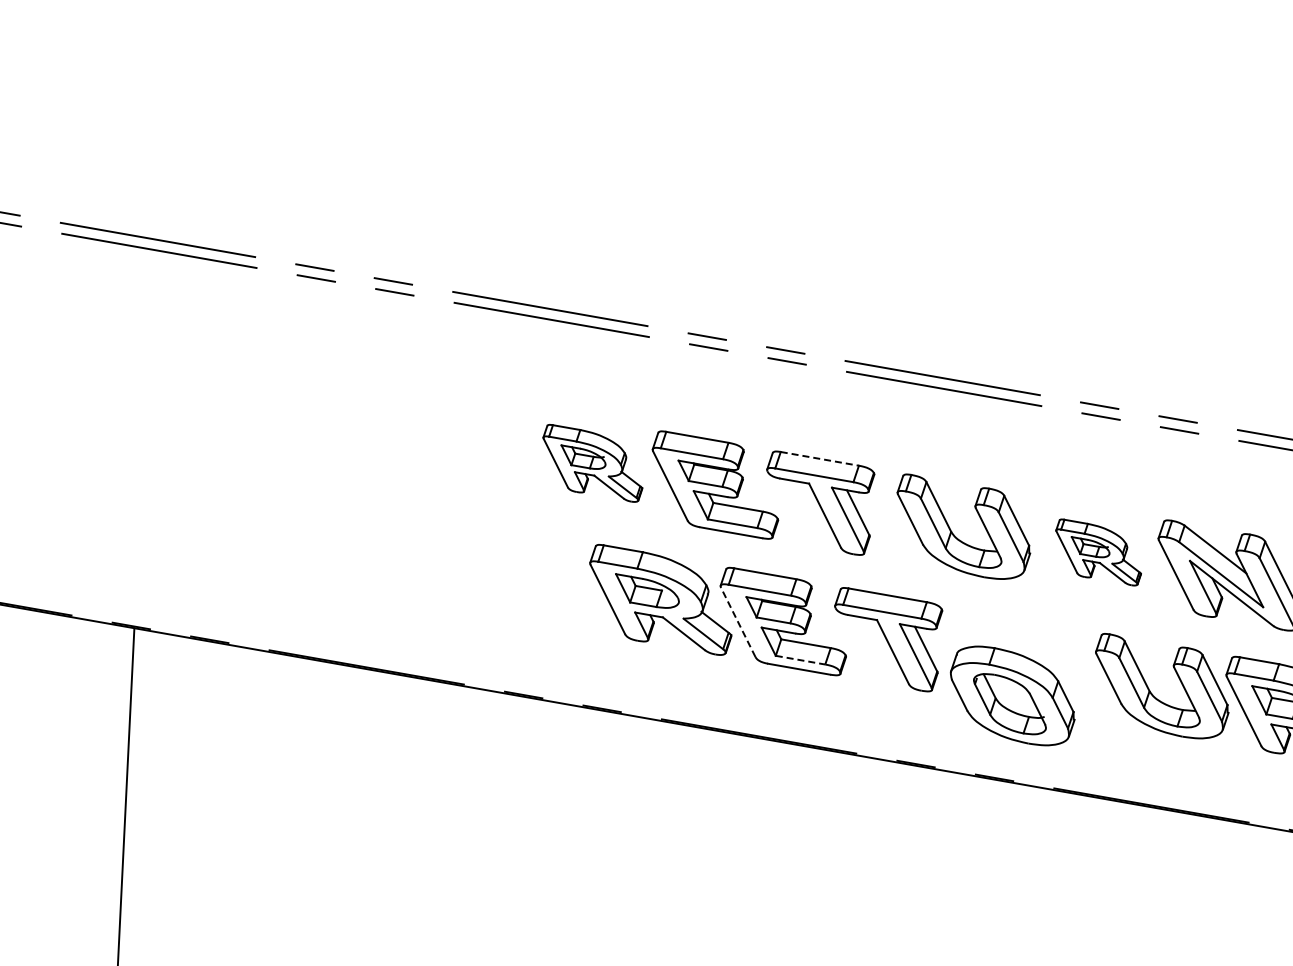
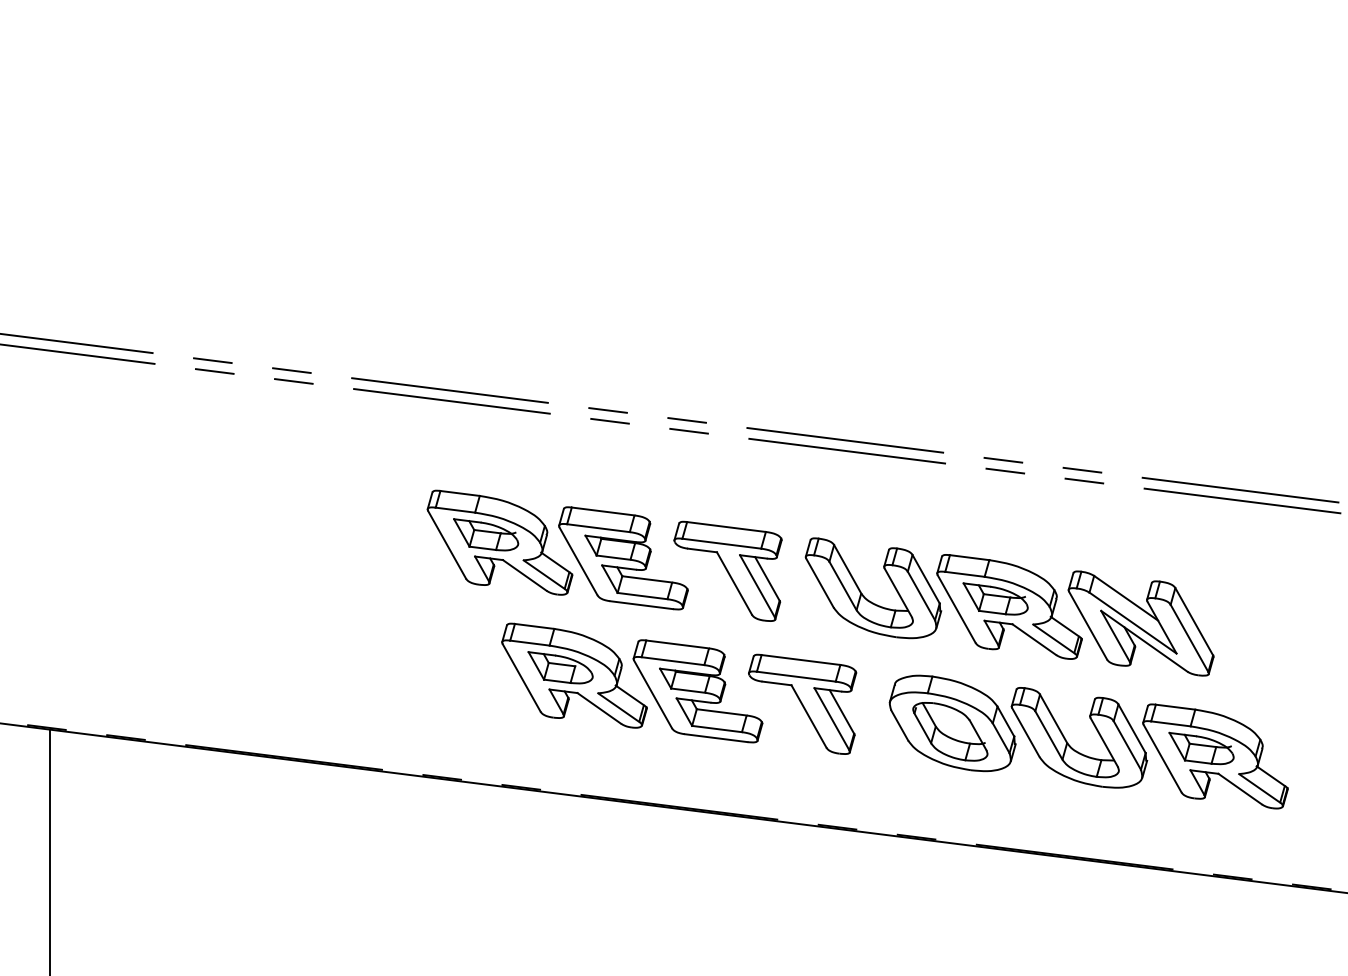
line: (819, 459) -> (726, 527), dashed -> solid
part: (592, 463) -> (499, 542), size x1.43
part: (1098, 552) -> (1009, 606), size x1.67
line: (738, 622) -> (653, 694), dashed -> solid
line: (800, 660) -> (717, 729), dashed -> solid
part: (1012, 696) -> (952, 723), moved

